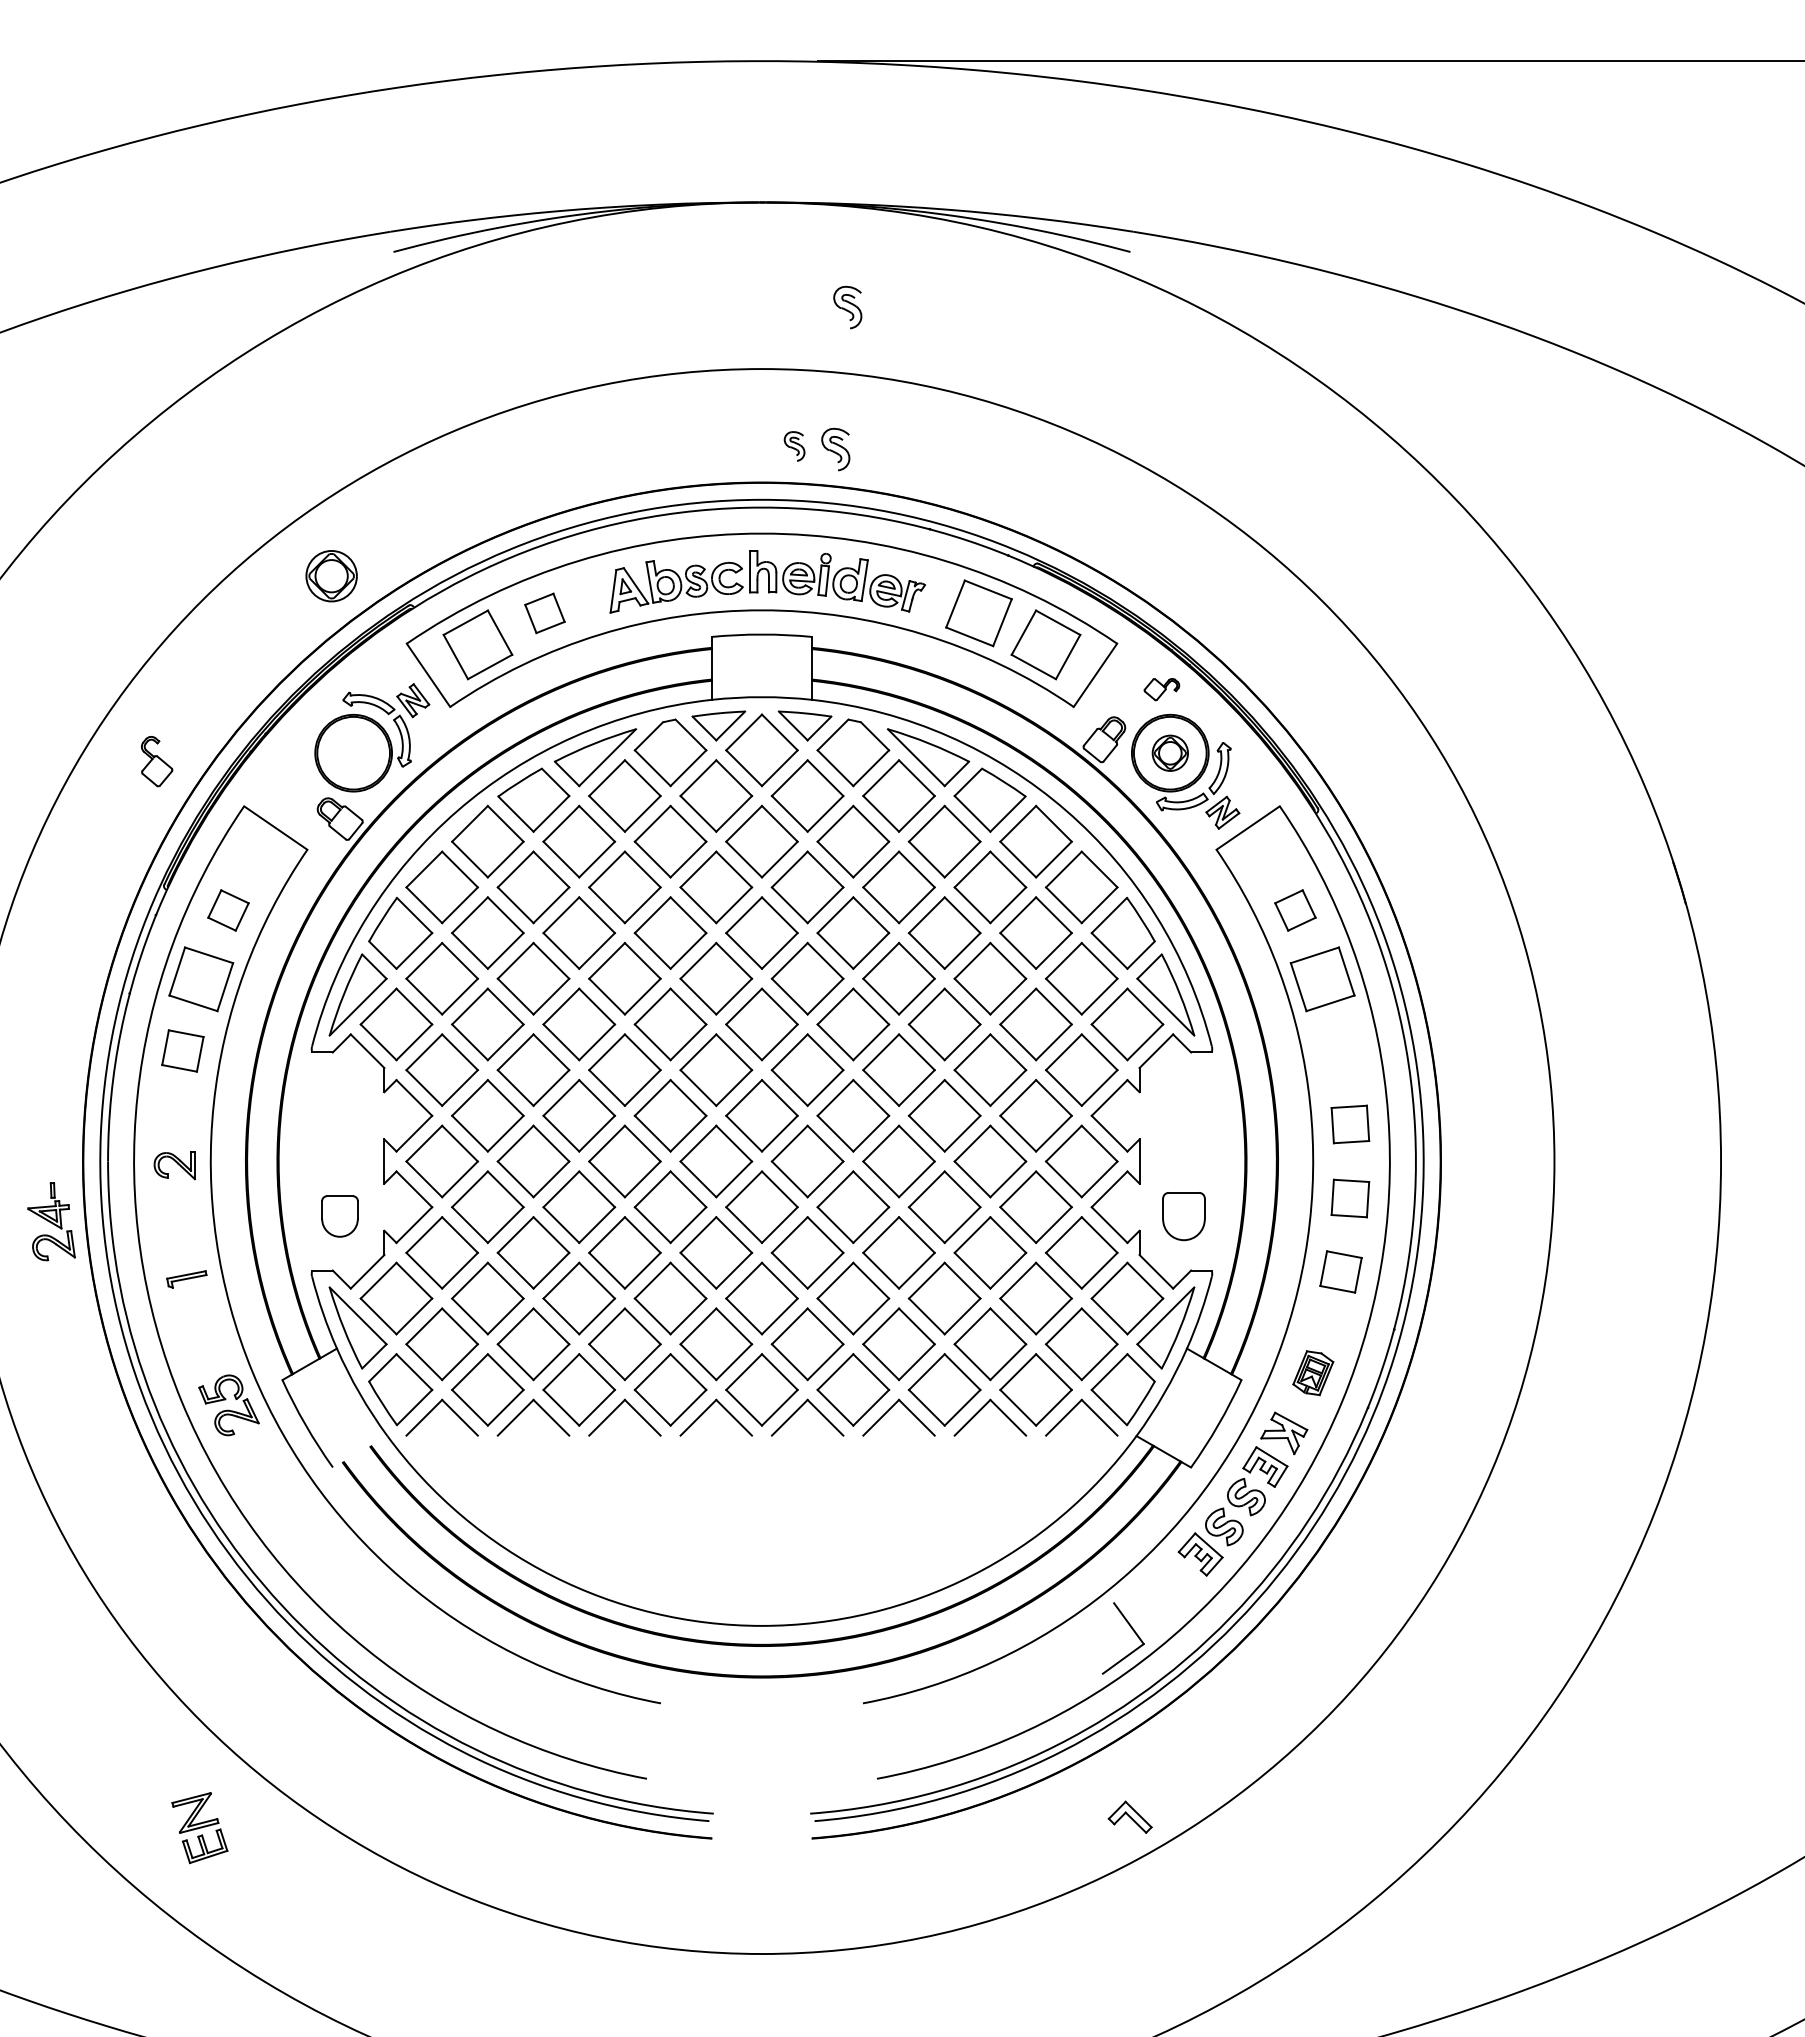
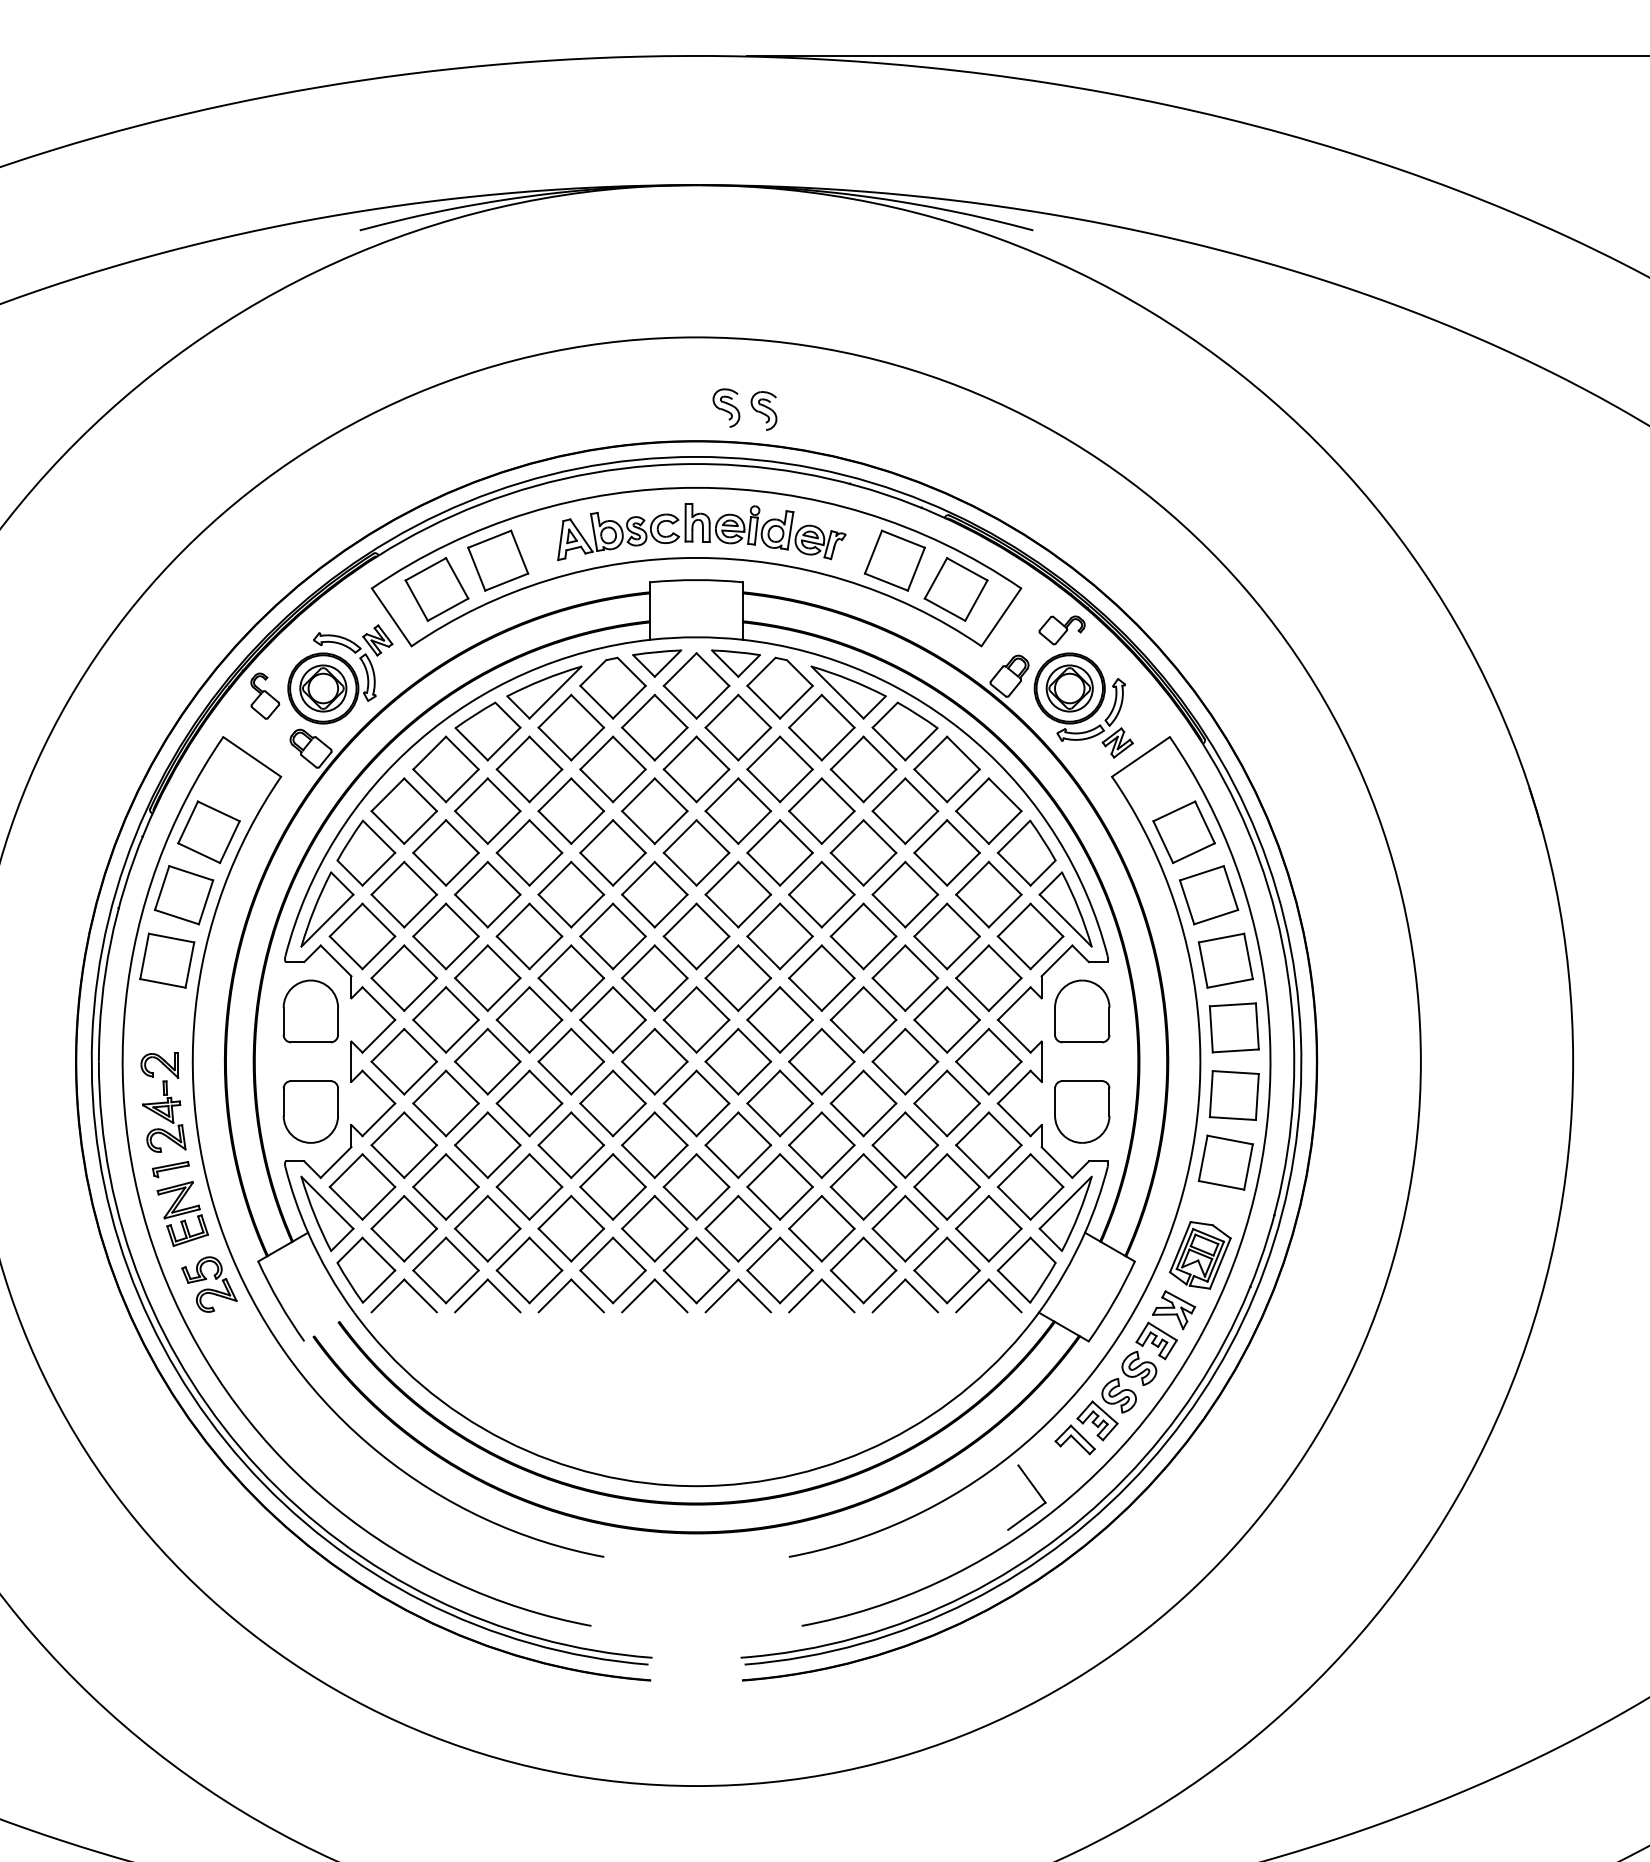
part: (847, 307) -> (774, 281), removed
part: (794, 446) -> (726, 408), size x1.43
part: (331, 576) -> (323, 688), moved
part: (544, 613) -> (497, 560), size x1.67
part: (1161, 689) -> (1061, 630), size x1.43
part: (1170, 753) -> (1069, 688), size x1.43
part: (157, 761) -> (265, 696), moved
part: (228, 910) -> (208, 832), size x1.67
part: (1295, 910) -> (1184, 832), size x1.67
part: (182, 1050) -> (166, 960), size x1.43
part: (1340, 1050) -> (1225, 960), added
part: (339, 1106) -> (310, 1011), added
part: (1183, 1106) -> (1081, 1011), added
part: (1350, 1124) -> (1234, 1027), size x1.43
part: (1350, 1198) -> (1234, 1095), size x1.43
part: (339, 1216) -> (310, 1111), size x1.67
part: (1183, 1216) -> (1081, 1111), size x1.43
part: (51, 1221) -> (164, 1116), moved
part: (1340, 1271) -> (1225, 1162), size x1.43
part: (1313, 1372) -> (1200, 1254), size x1.67
part: (1129, 1816) -> (1074, 1439), moved
part: (199, 1828) -> (182, 1214), moved

